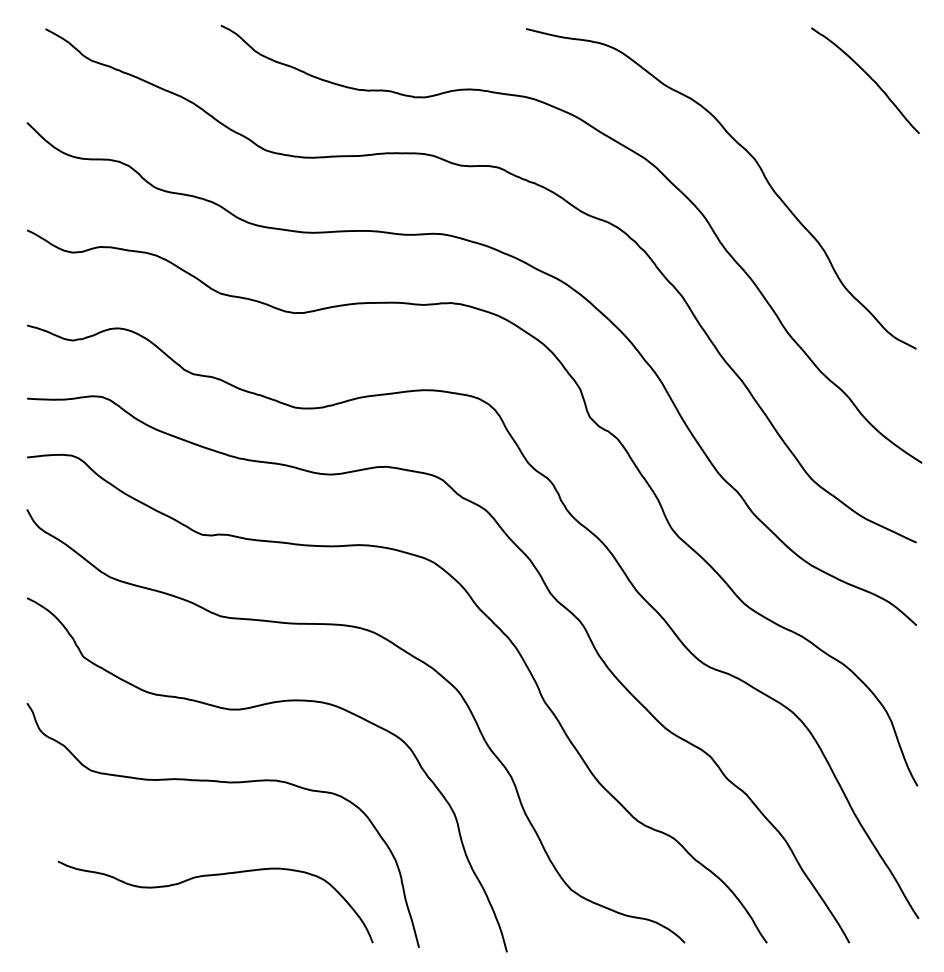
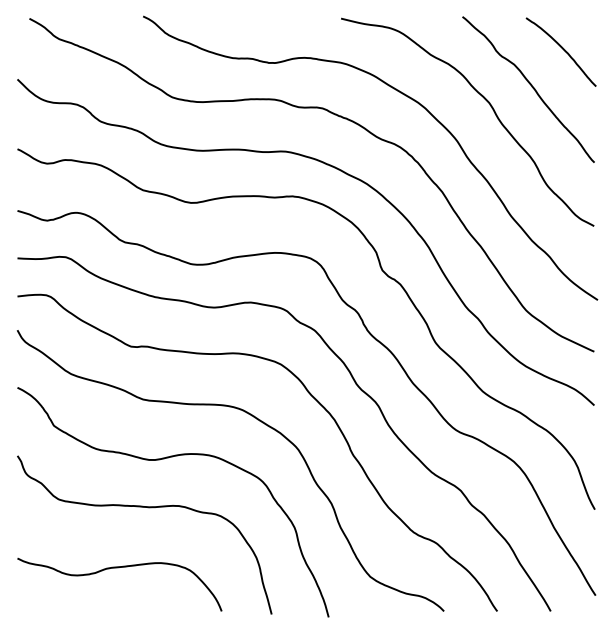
curve: (819, 135) -> (531, 87), added
curve: (213, 876) -> (118, 568), moved

